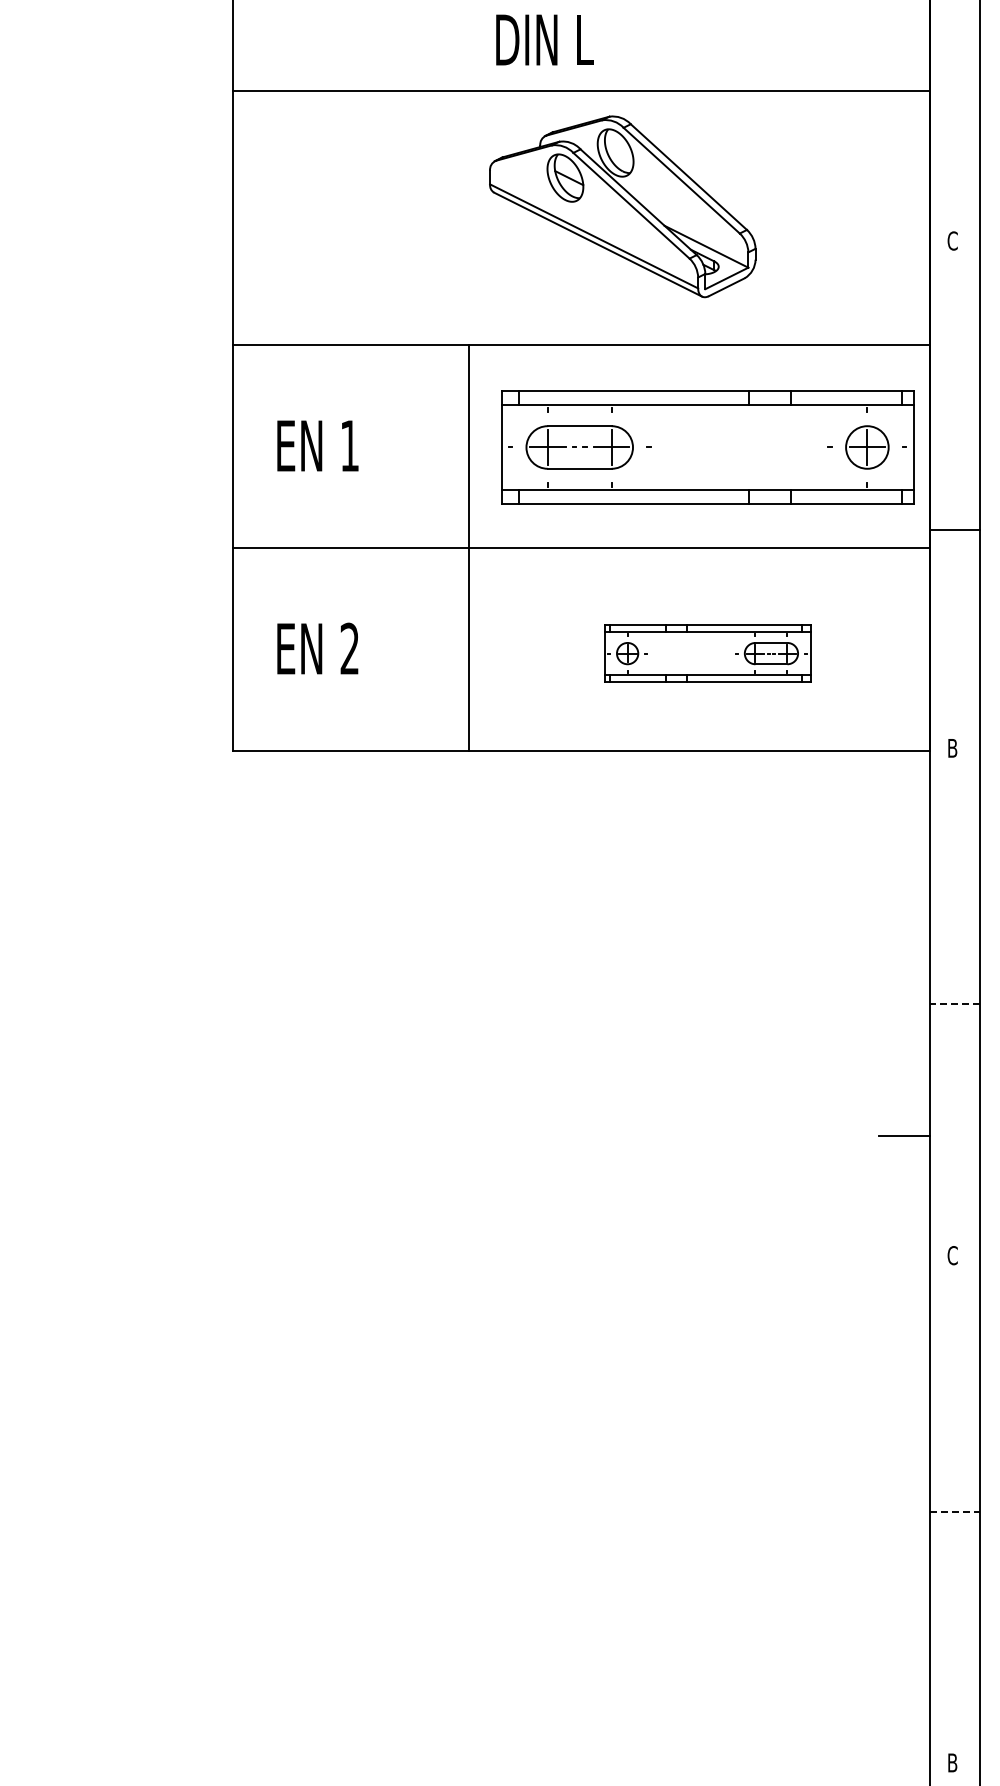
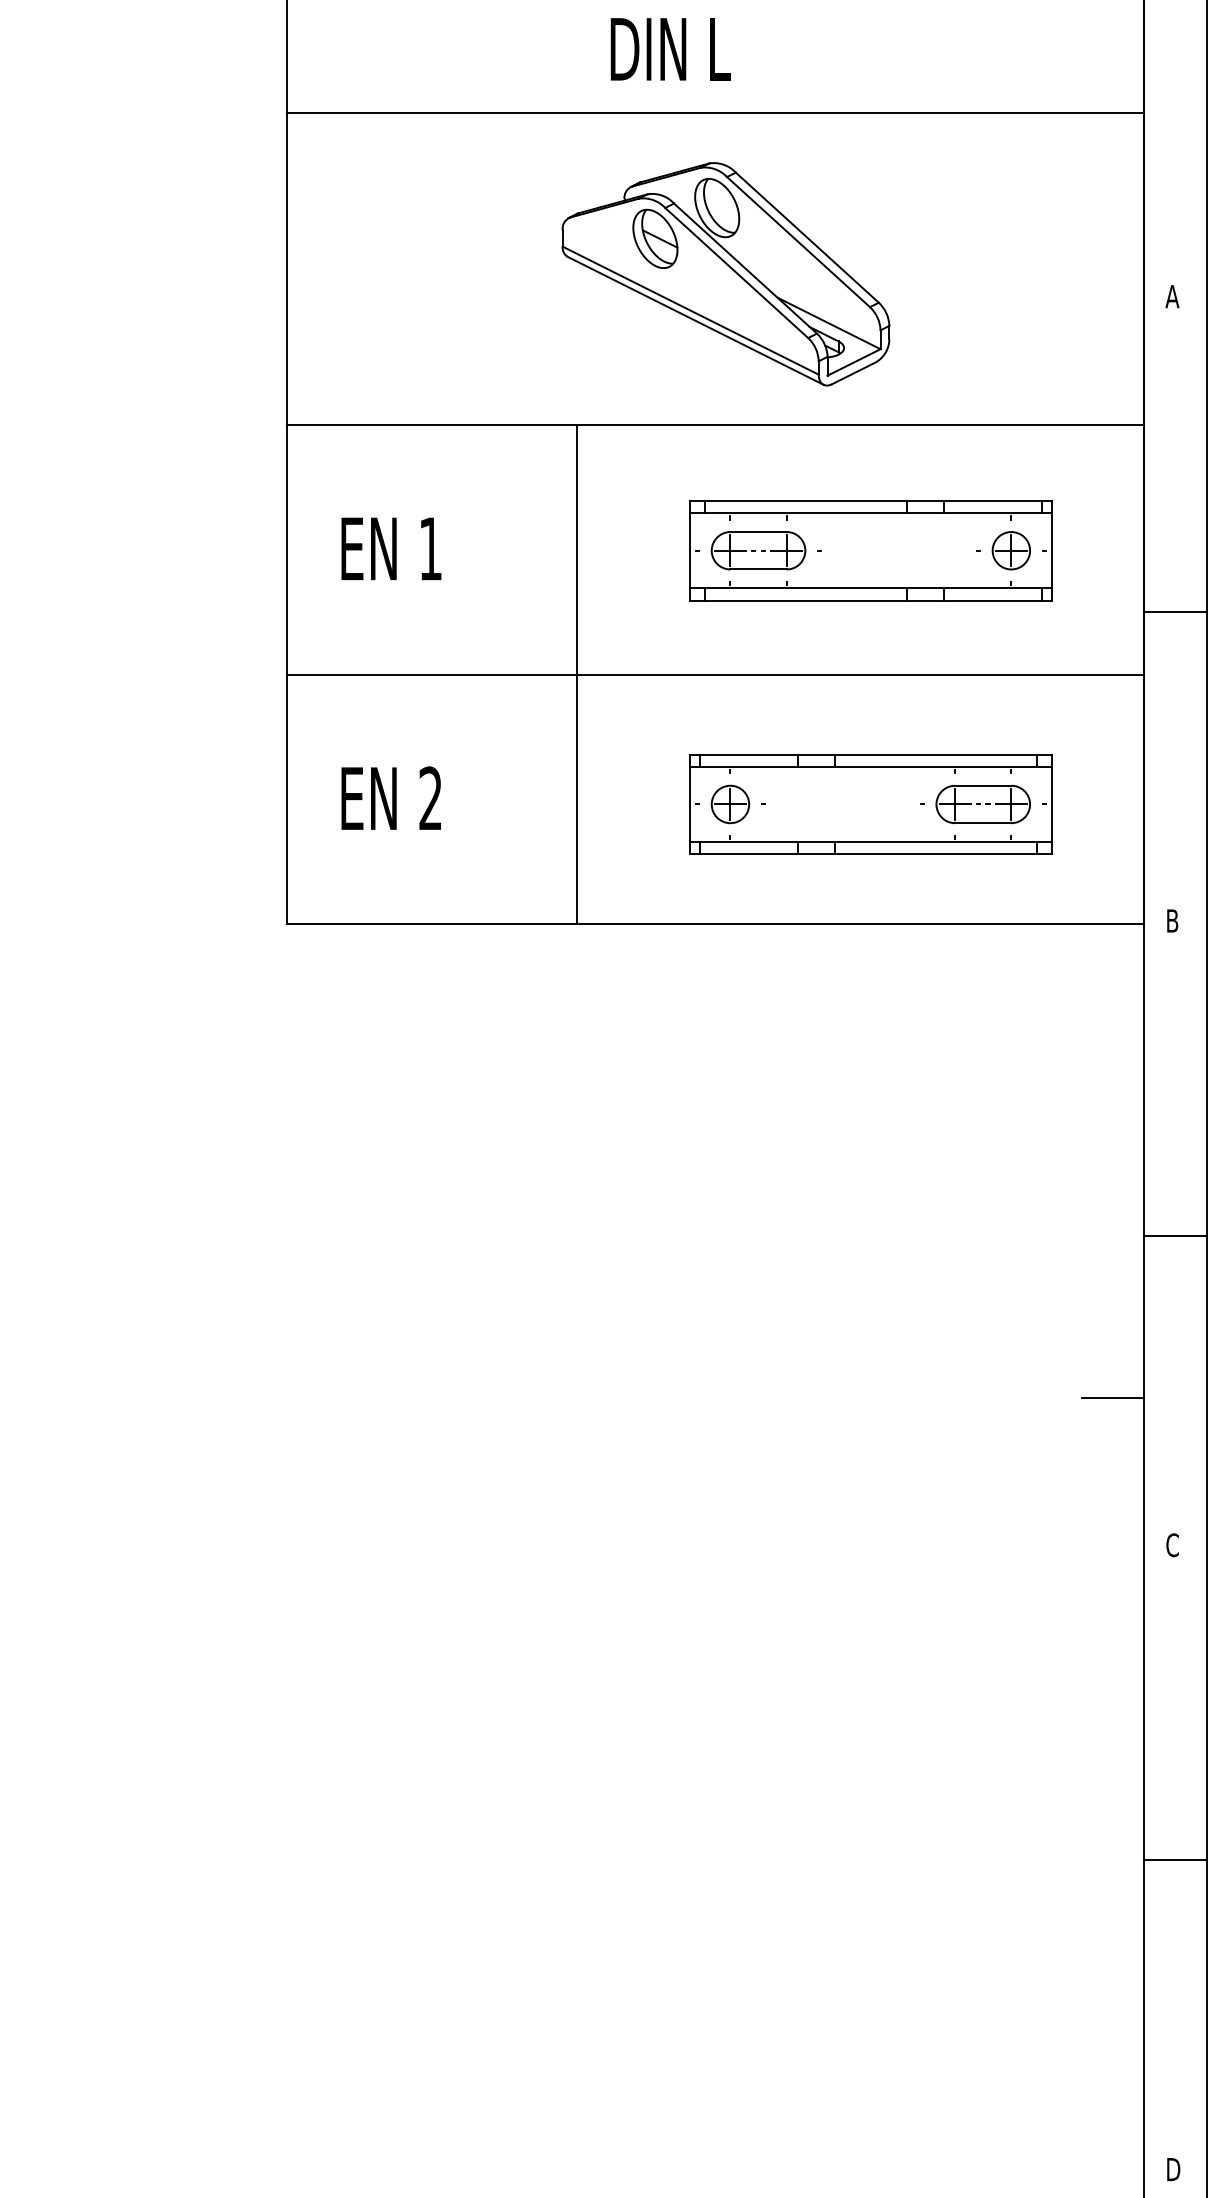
part: (622, 206) -> (725, 273), moved
text: (952, 240) -> (1172, 296), C -> A
part: (707, 447) -> (870, 550), size x0.71
line: (954, 530) -> (1174, 612), moved
part: (707, 653) -> (870, 804), size x1.43
line: (954, 1004) -> (1174, 1236), dashed -> solid
line: (955, 1511) -> (1176, 1860), dashed -> solid
text: (954, 1763) -> (1174, 2170), B -> D

